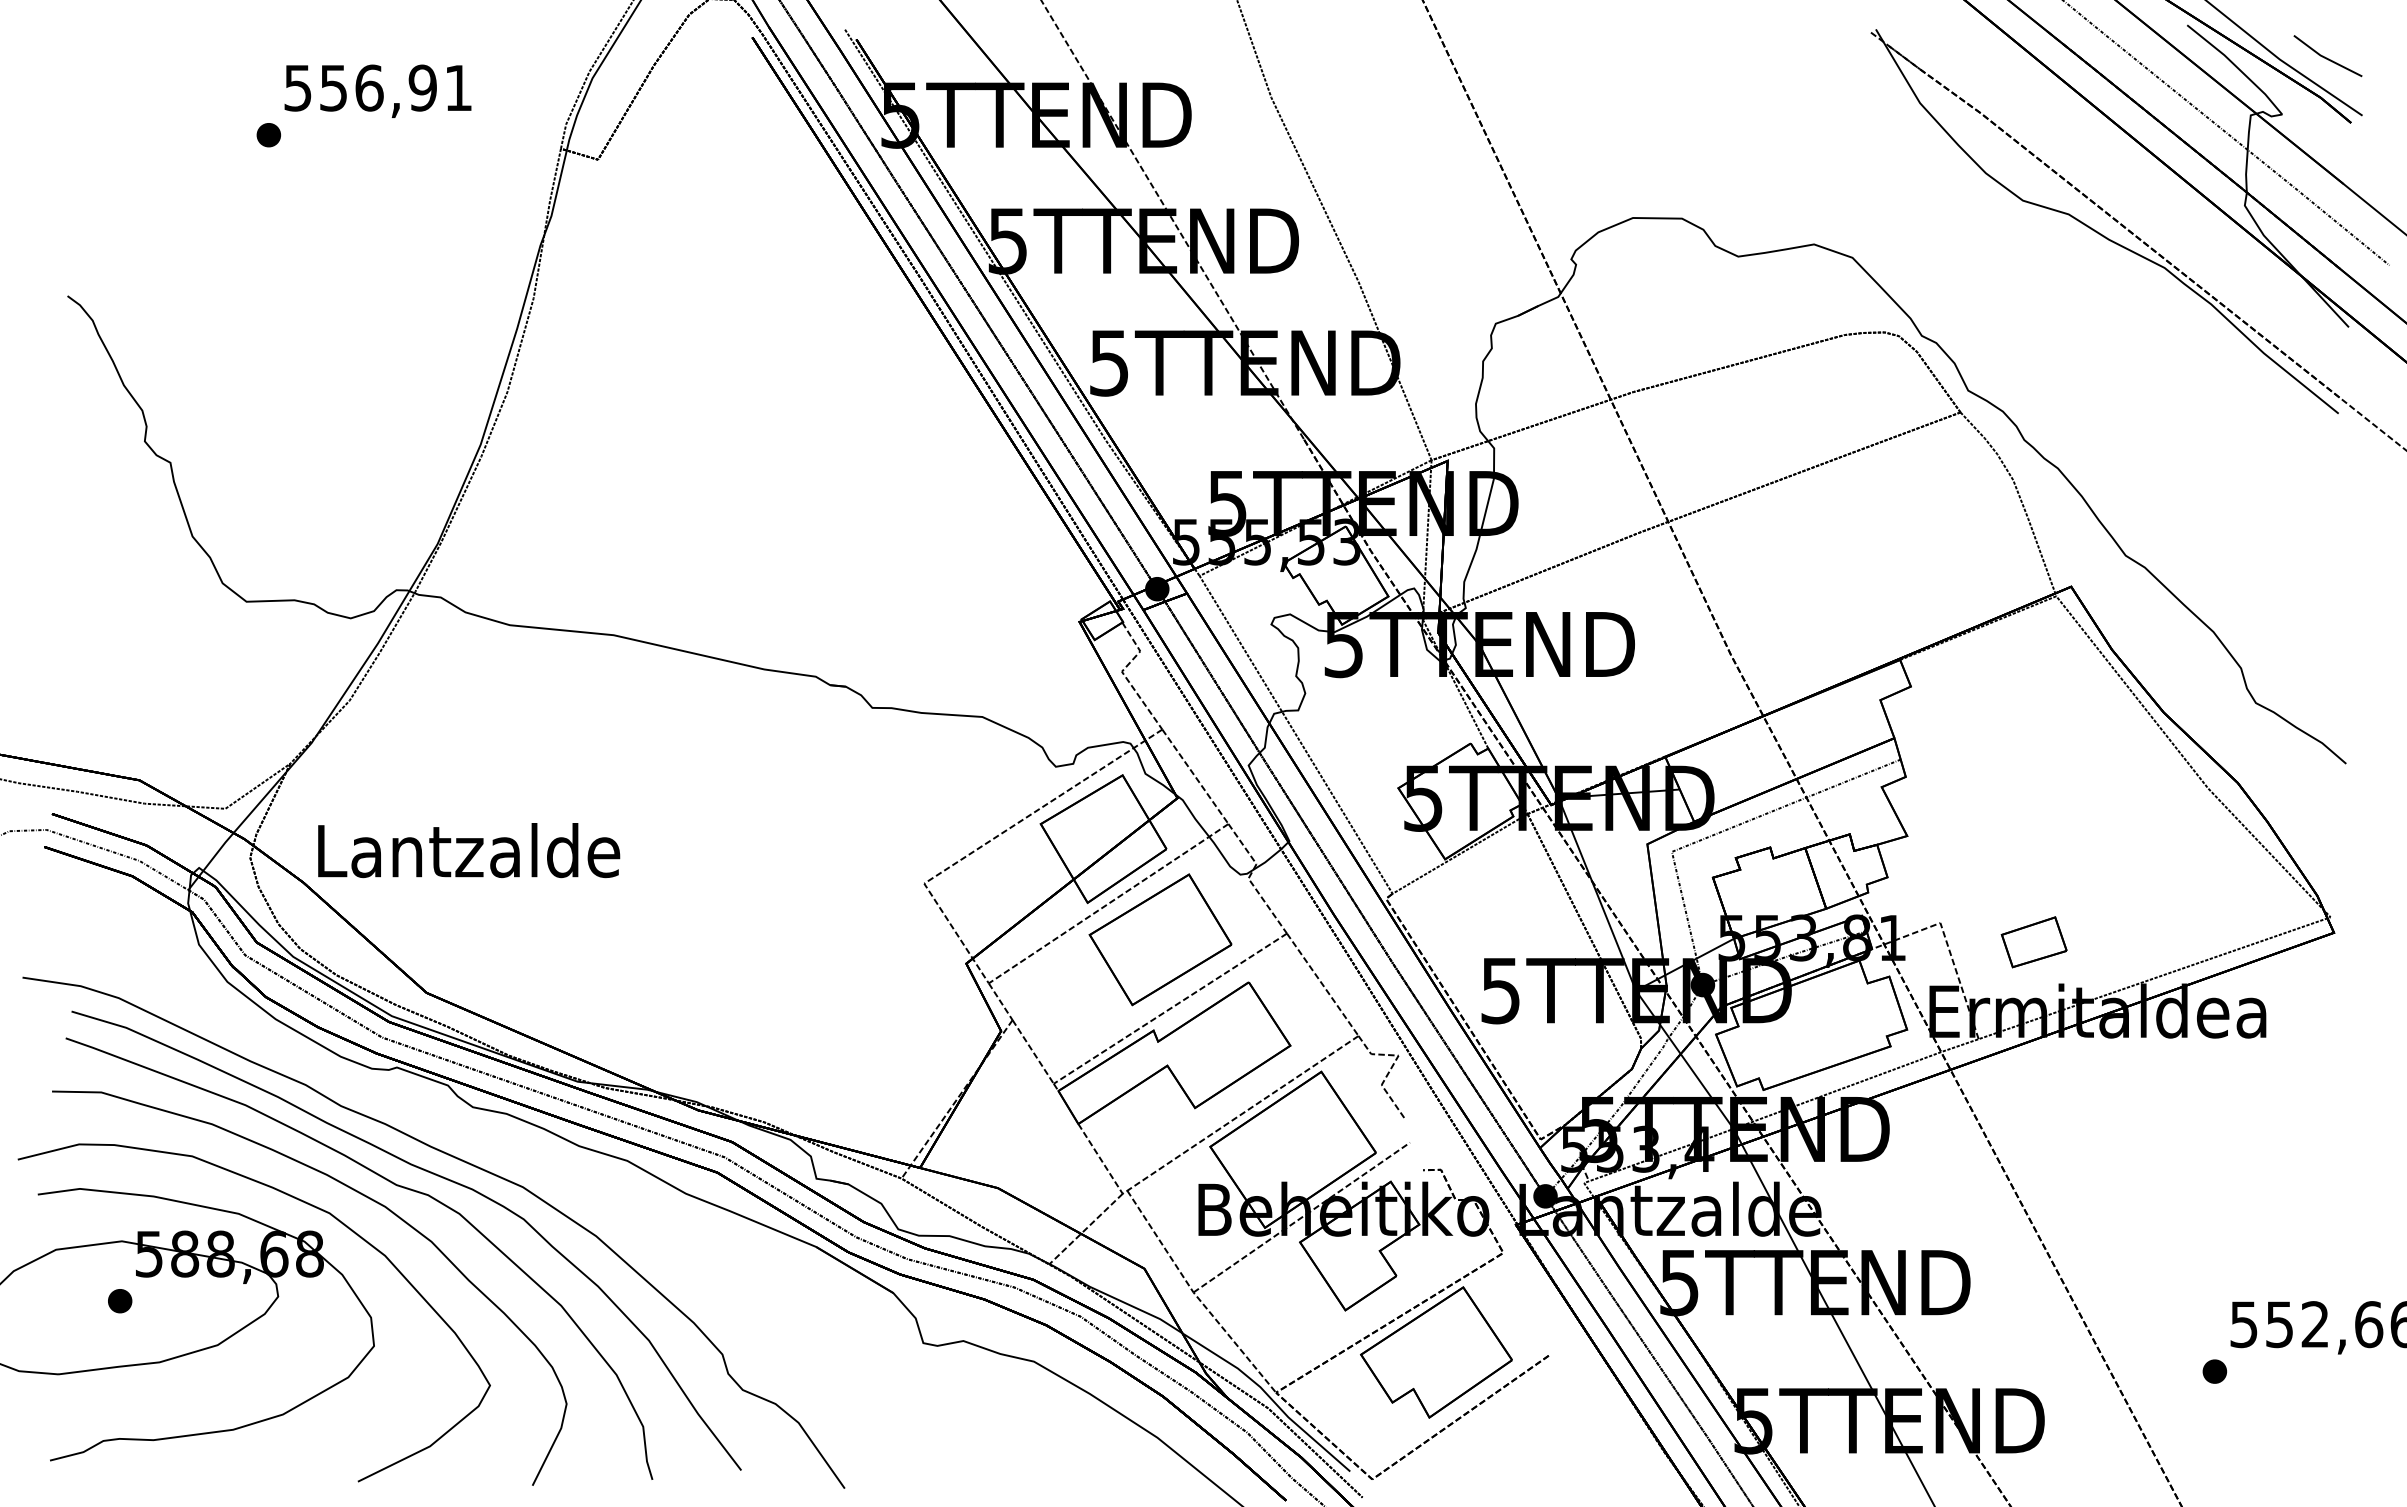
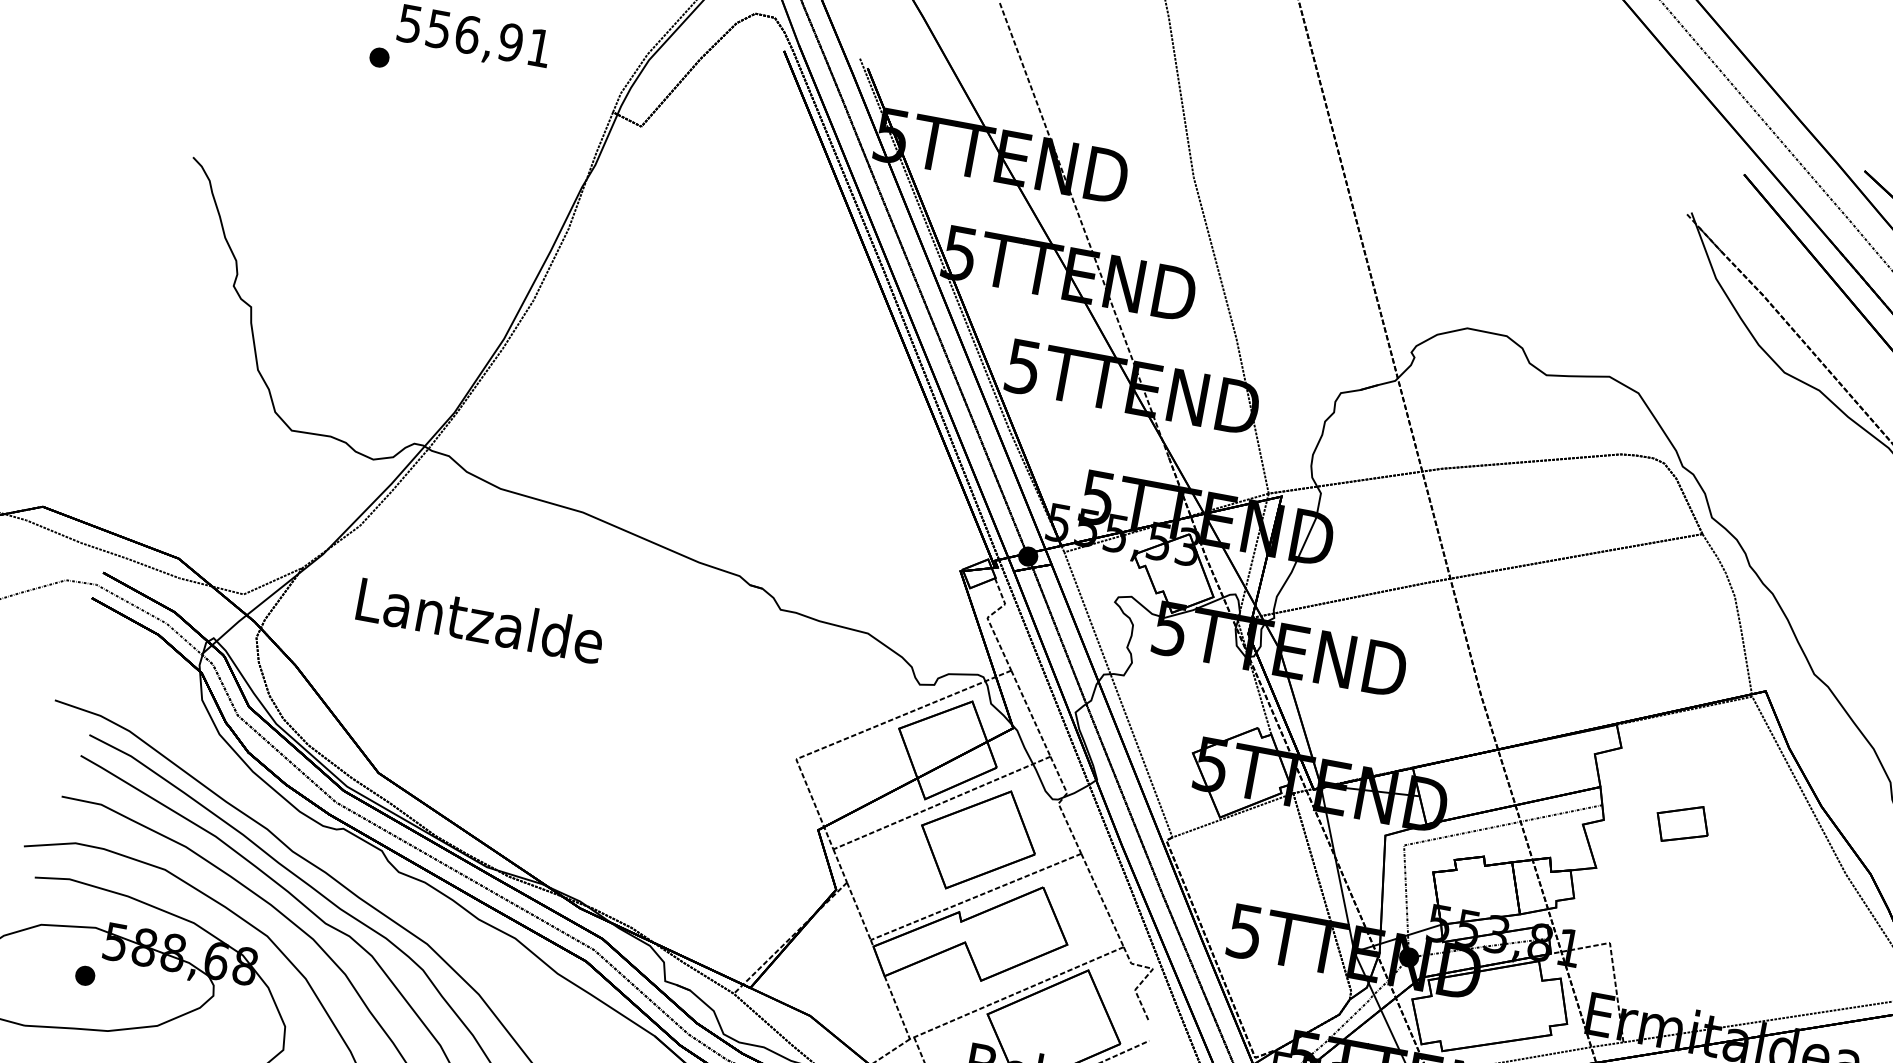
text: (469, 850) -> (480, 620), moved
part: (2033, 942) -> (1682, 824), moved

